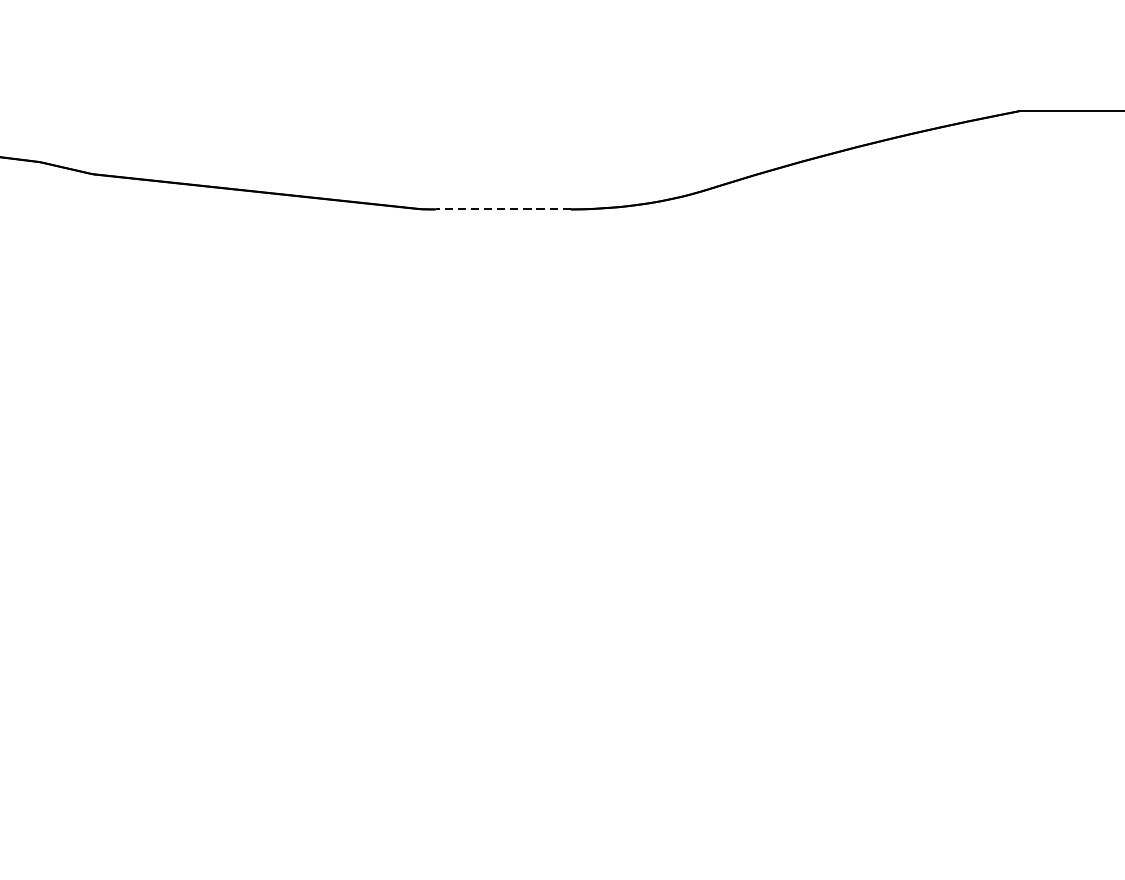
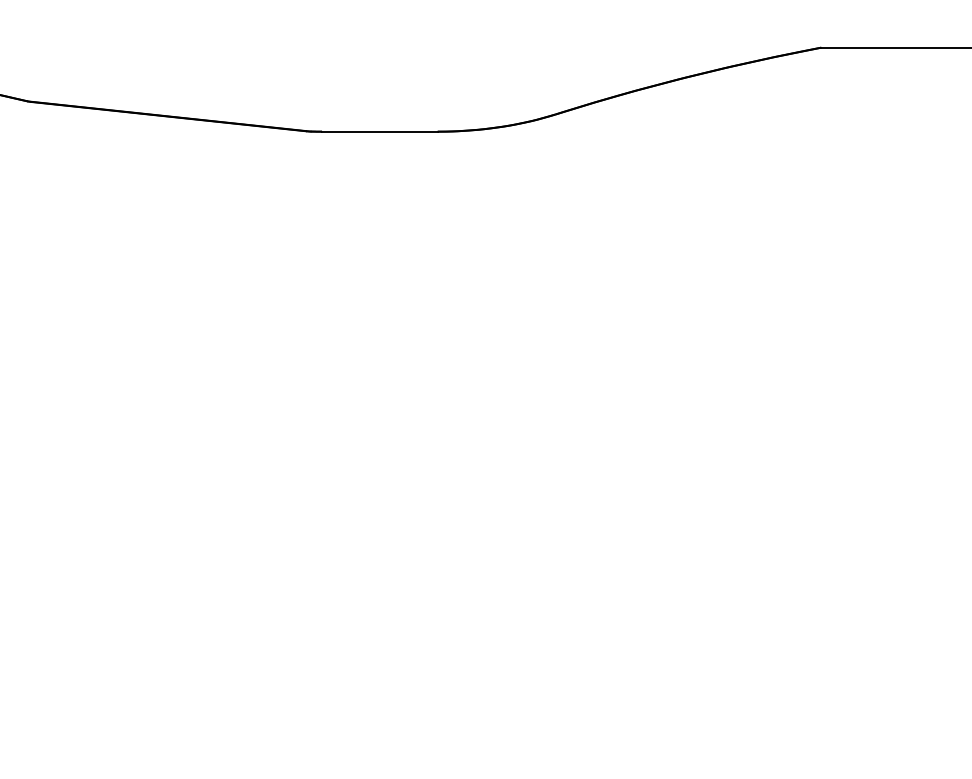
line: (502, 209) -> (379, 131), dashed -> solid

